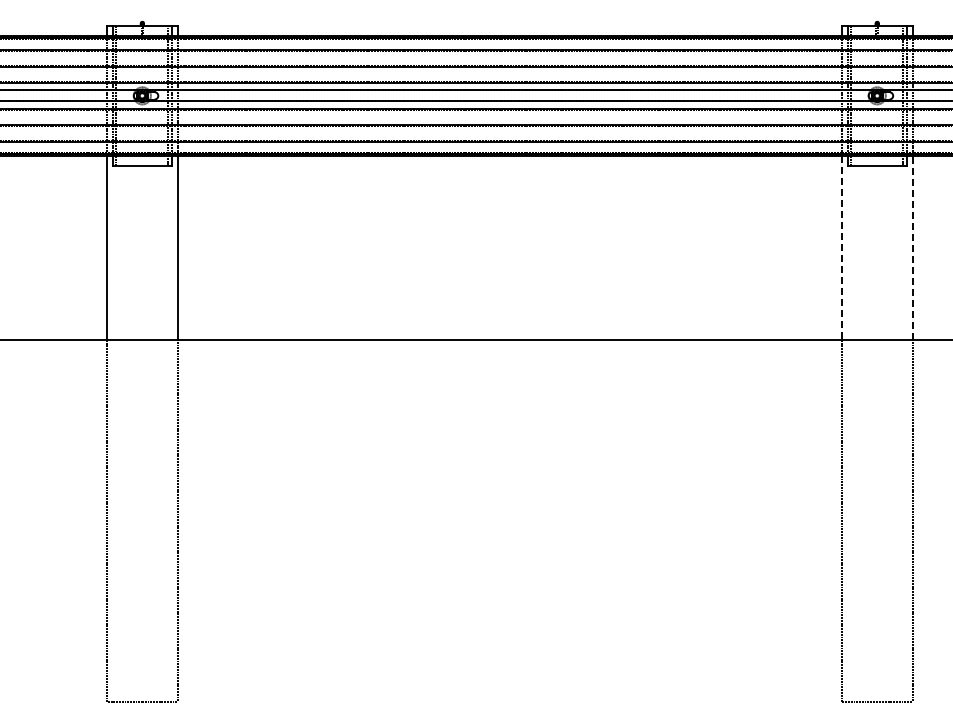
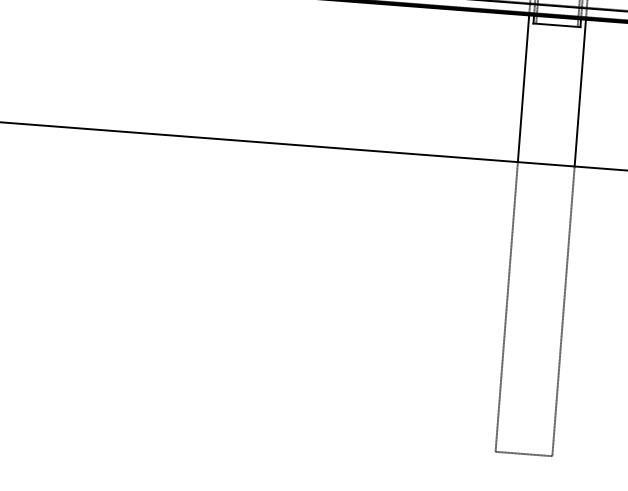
line: (841, 247) -> (523, 88), dashed -> solid
line: (912, 247) -> (580, 92), dashed -> solid

